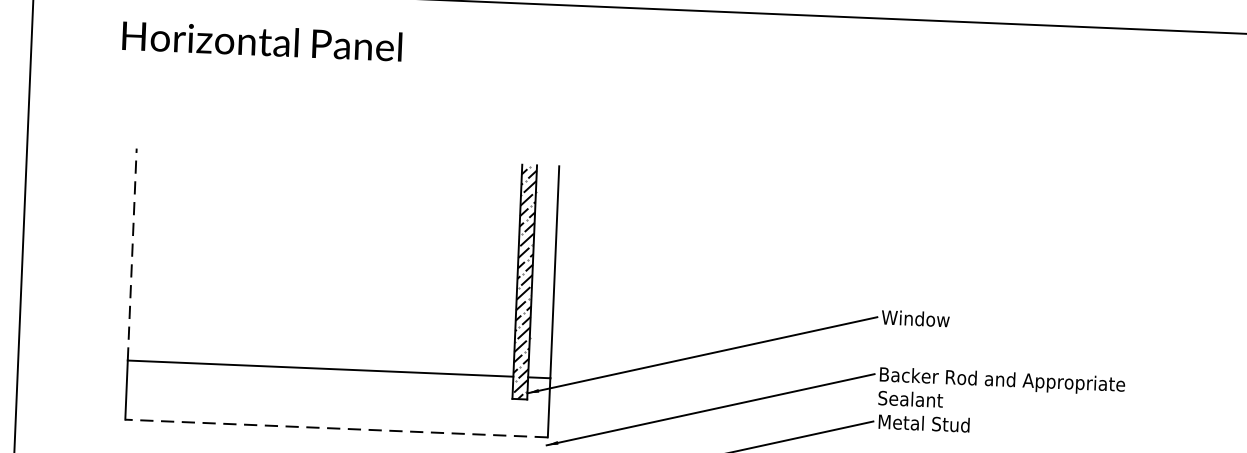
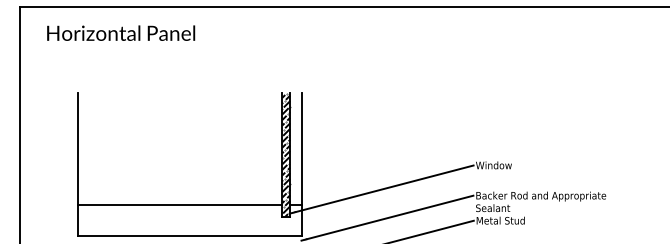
text: (263, 40) -> (121, 32), moved
line: (133, 253) -> (78, 148), dashed -> solid
line: (337, 428) -> (190, 236), dashed -> solid

